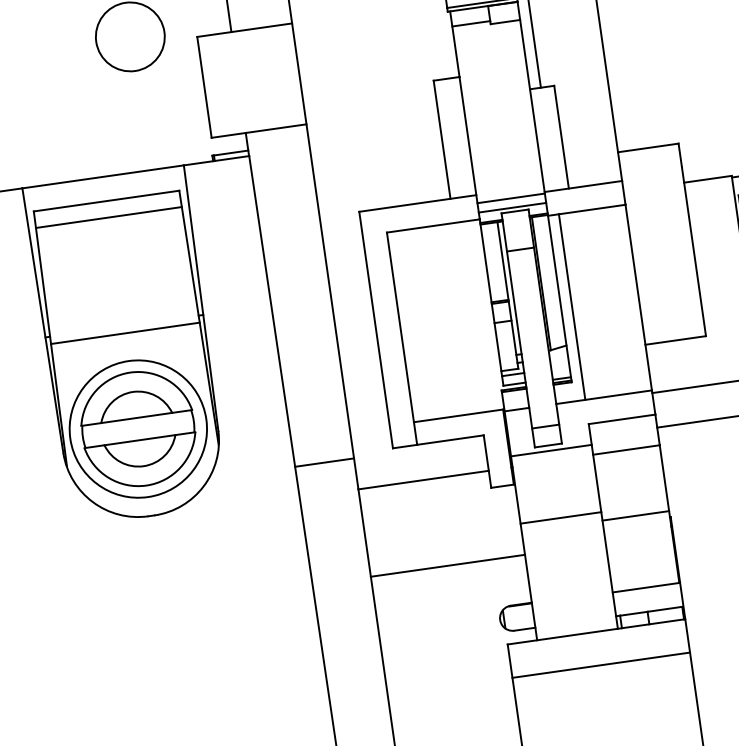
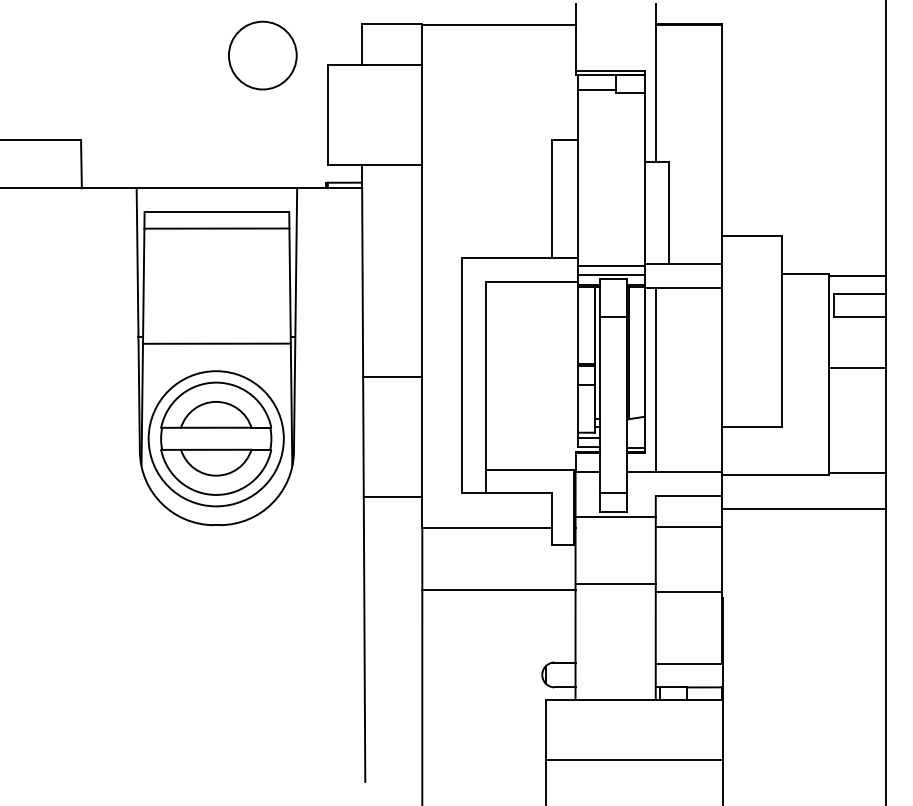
line: (306, 341) -> (392, 376), added
line: (447, 565) -> (498, 589), moved
line: (601, 665) -> (634, 760), moved

